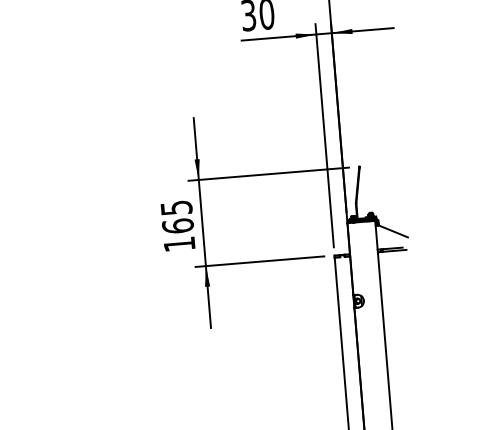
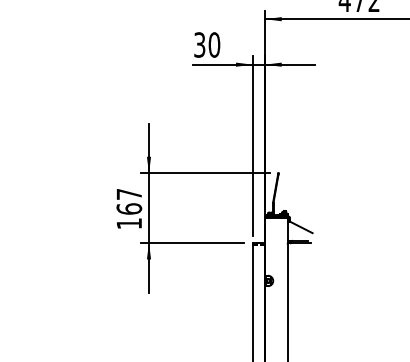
text: (176, 208) -> (129, 194), 165 -> 167

